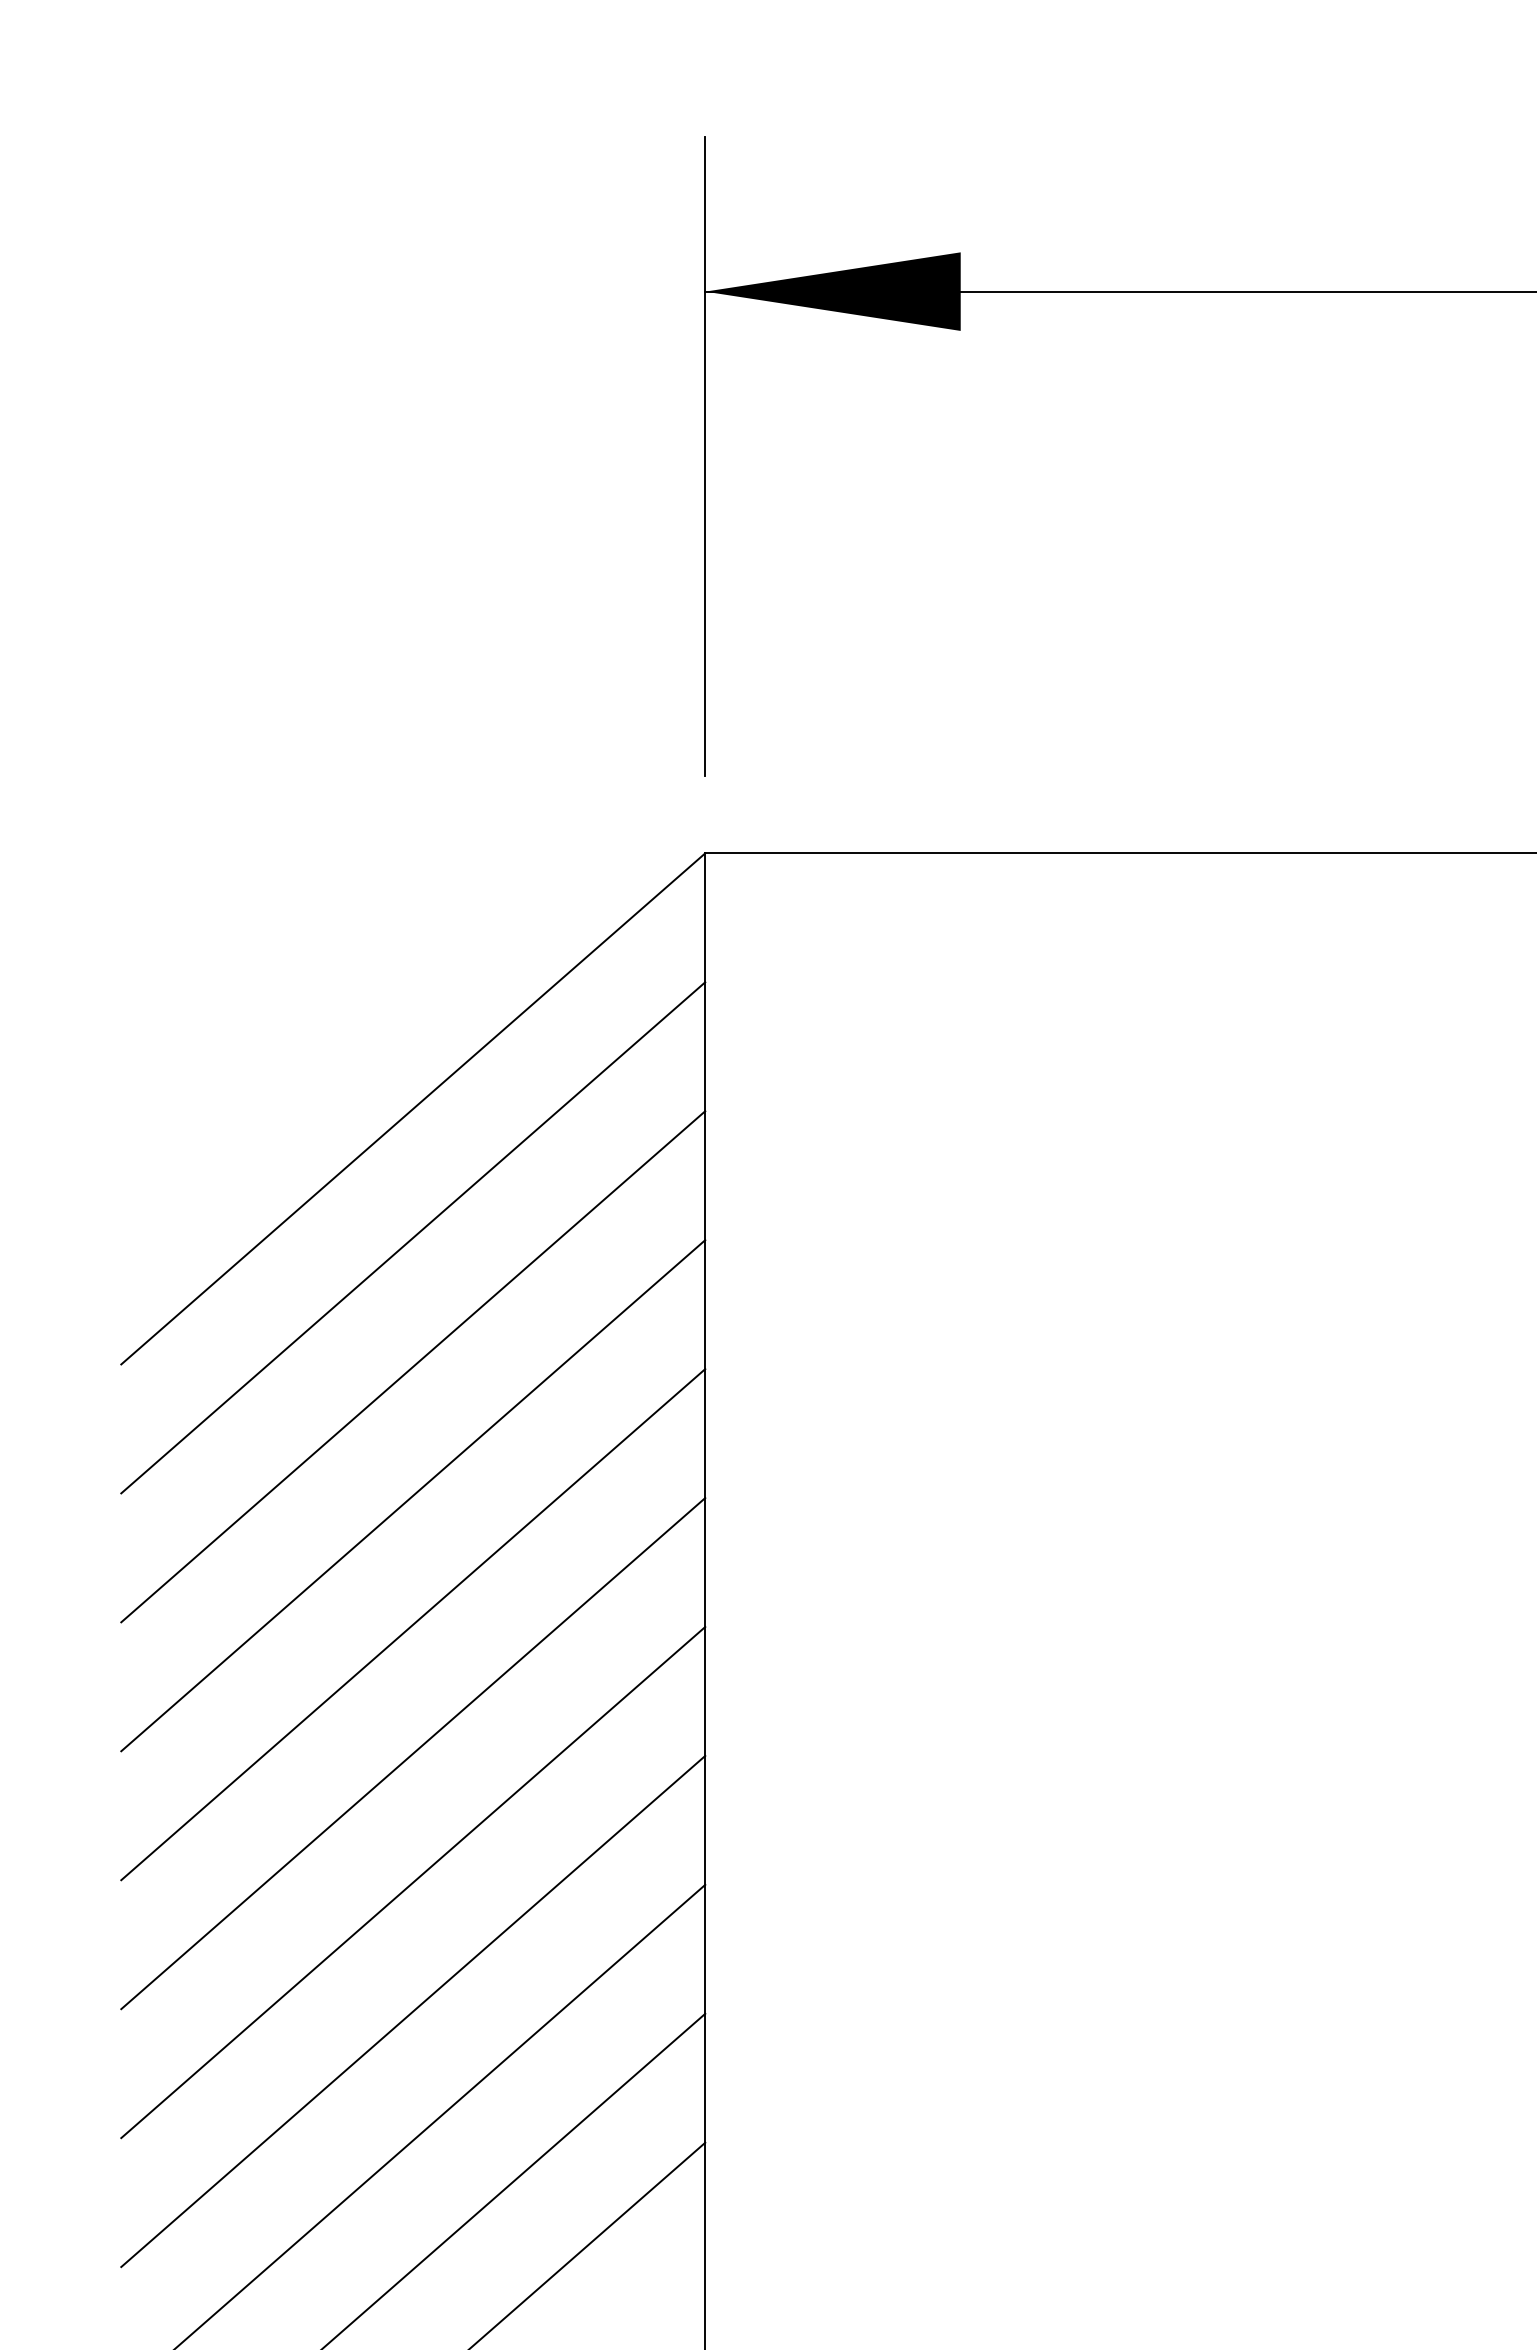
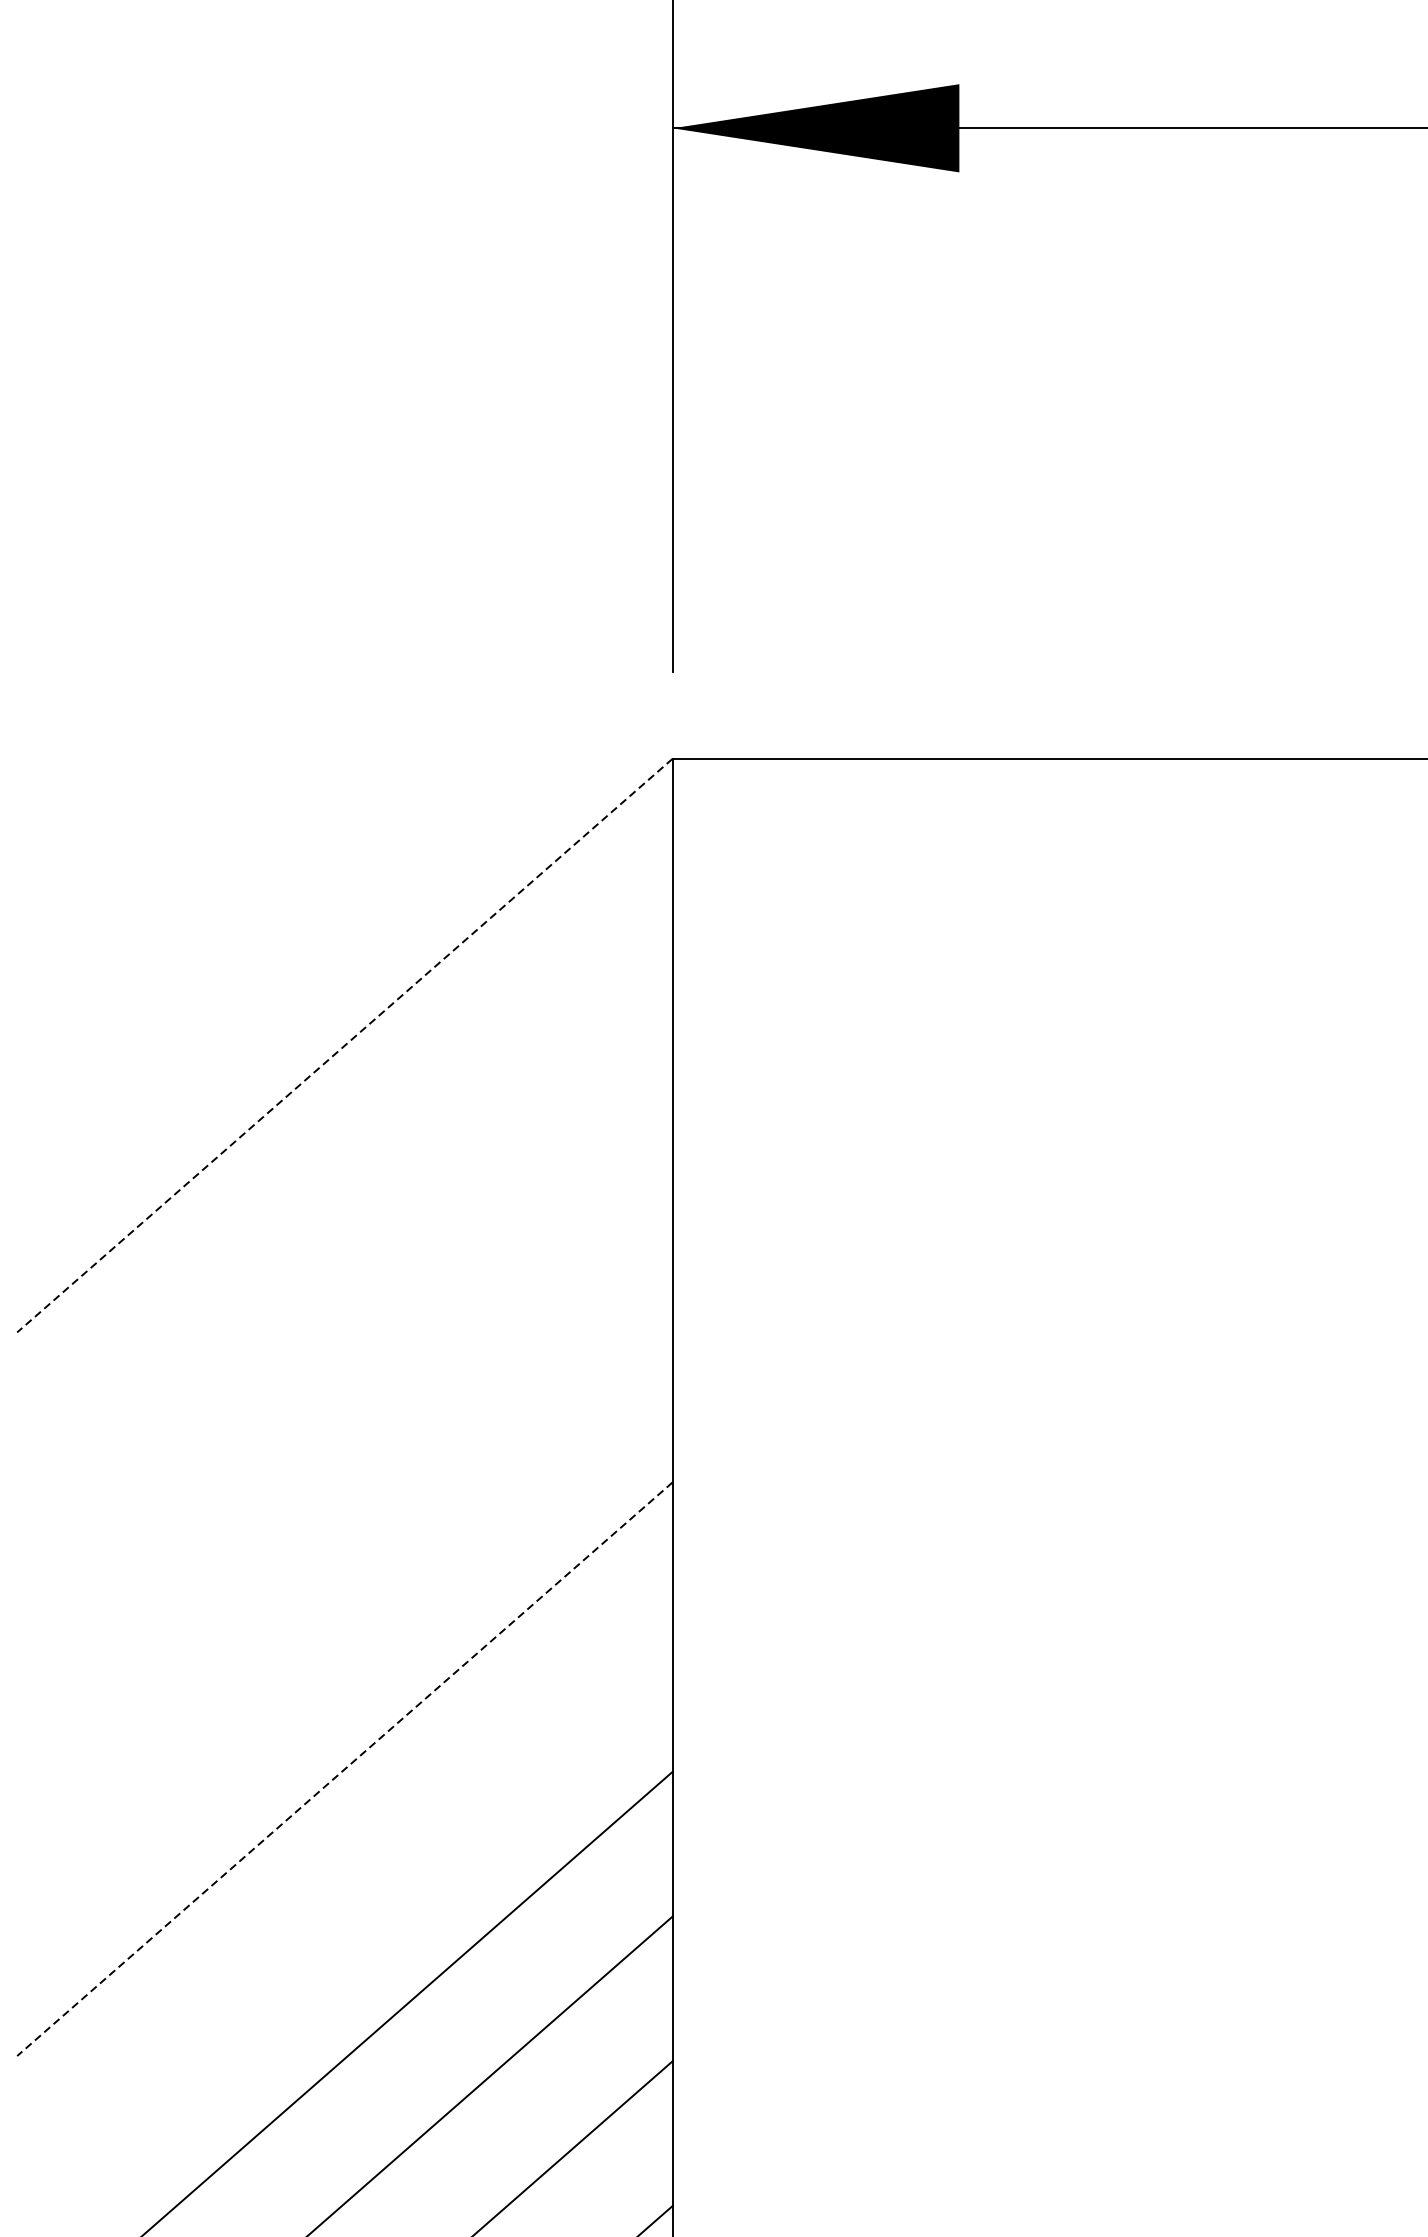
line: (412, 1109) -> (344, 1046), solid -> dashed
line: (413, 1237) -> (345, 1189), removed
line: (413, 1366) -> (345, 1334), removed
line: (413, 1495) -> (345, 1479), removed
line: (413, 1624) -> (345, 1624), removed
line: (412, 1753) -> (344, 1769), solid -> dashed
line: (413, 1882) -> (345, 1913), removed

